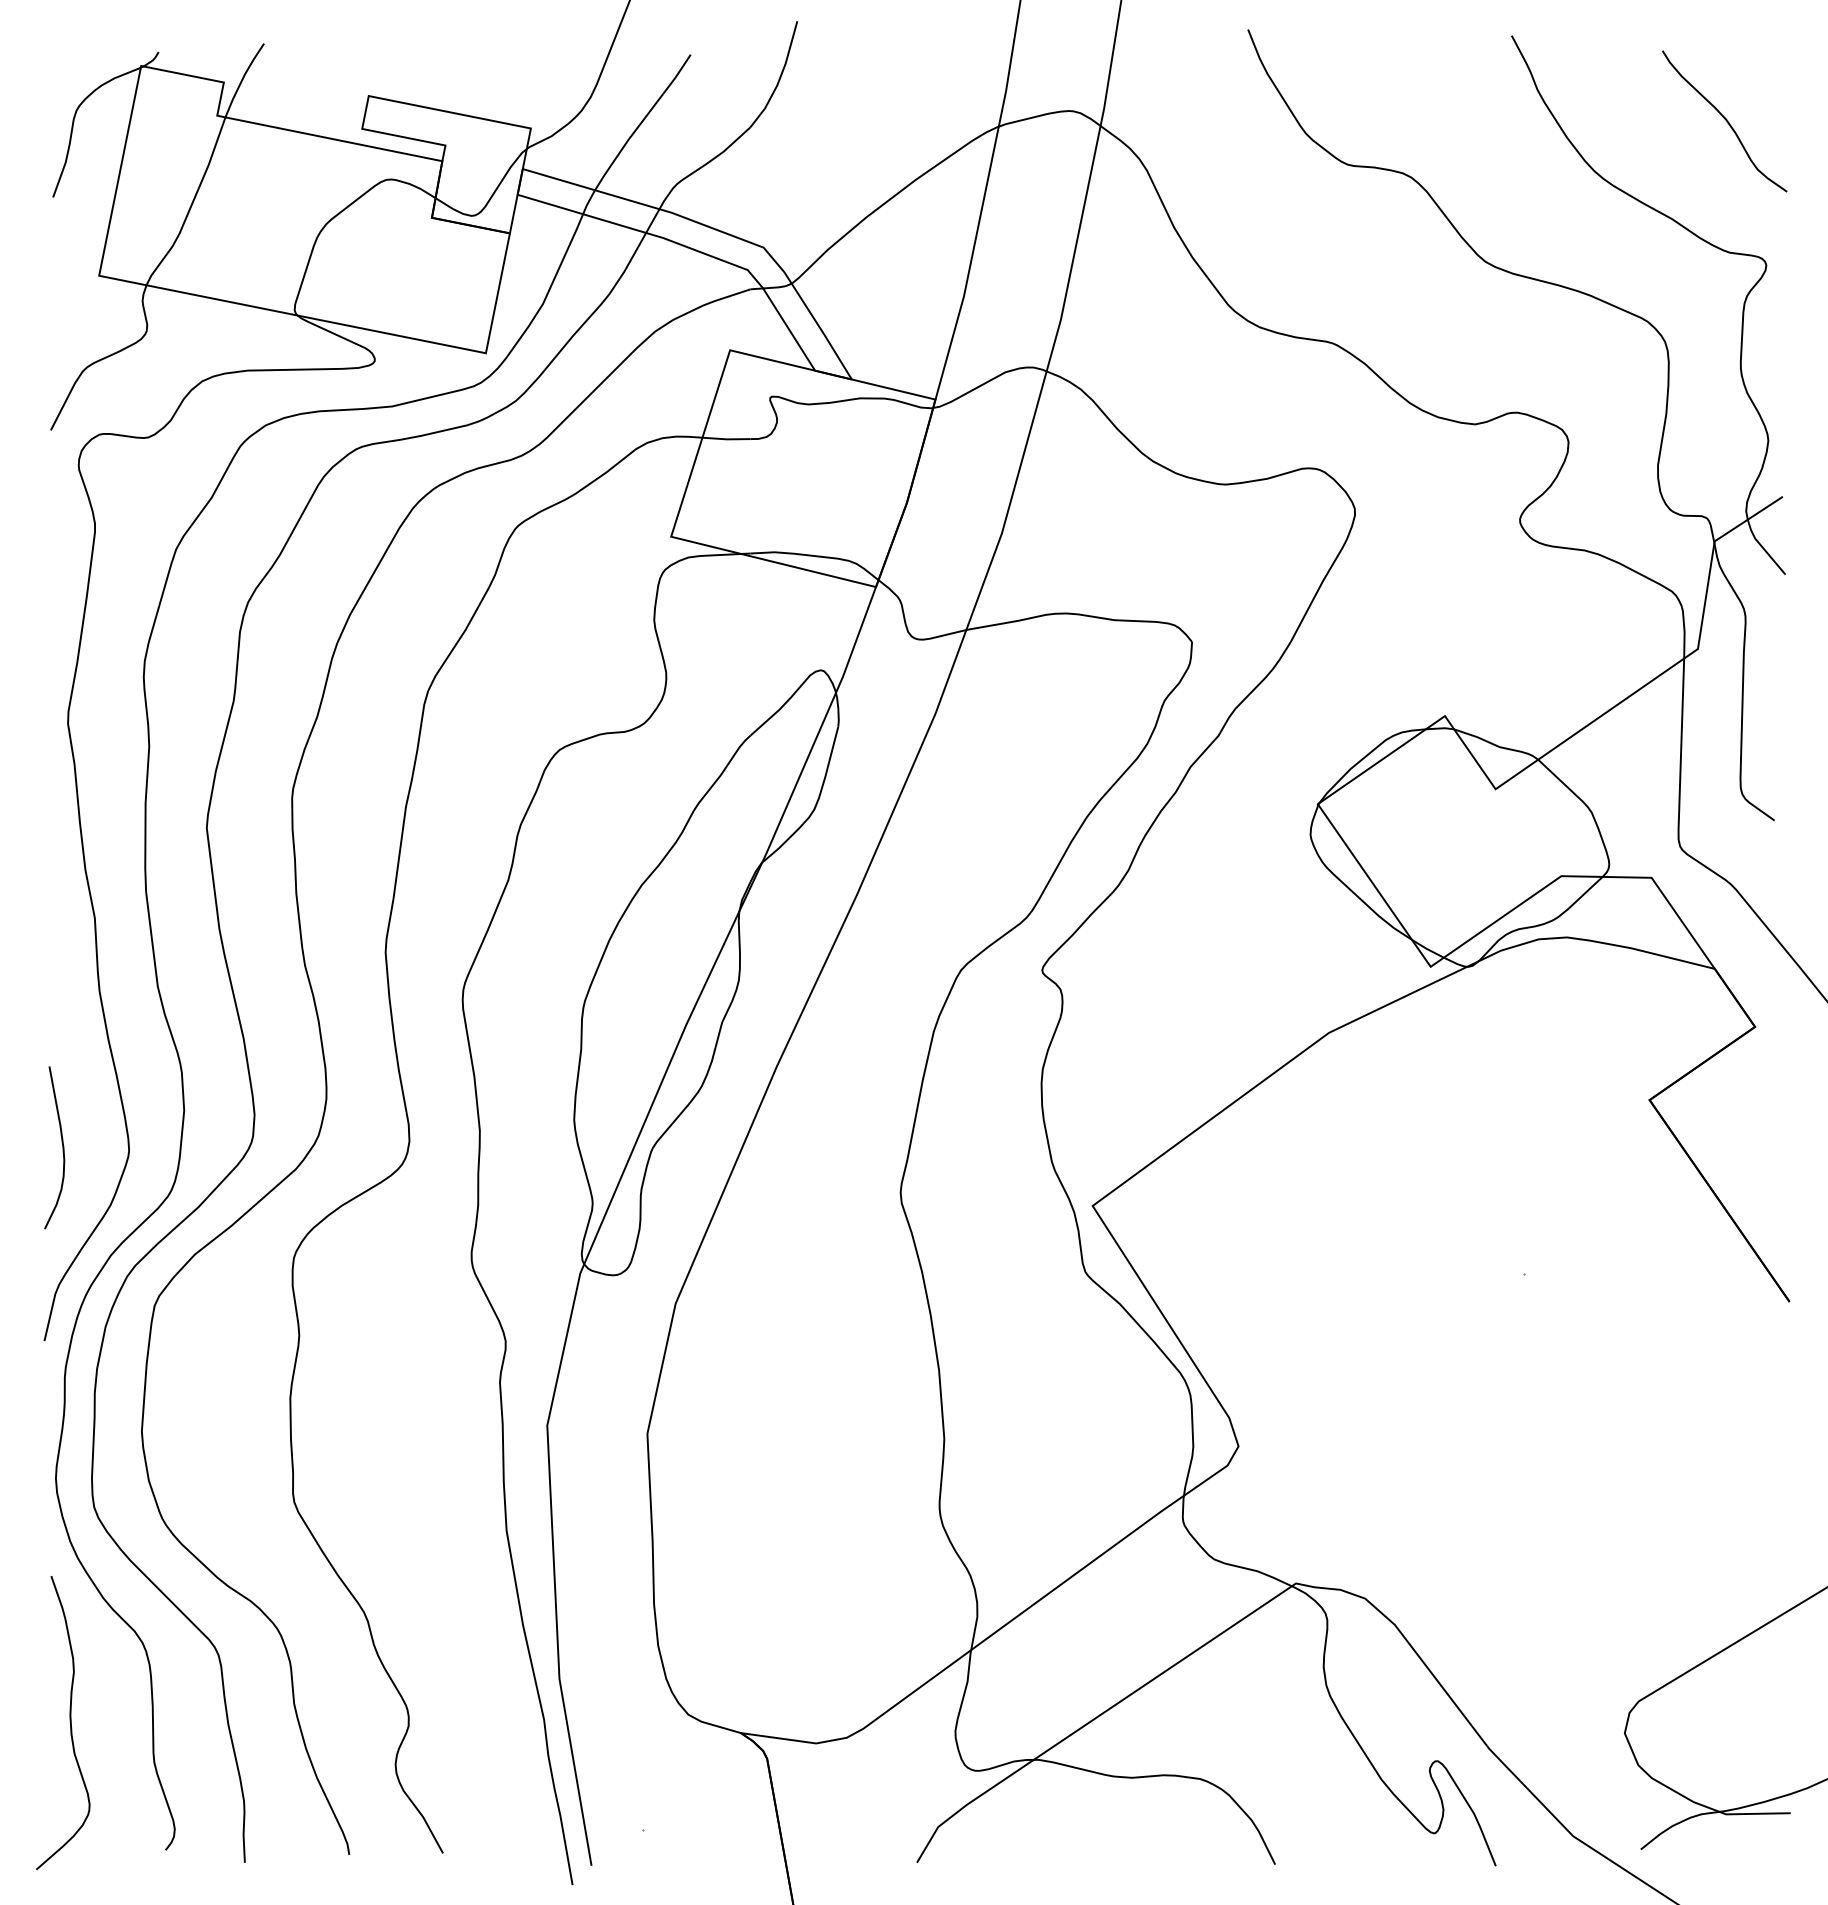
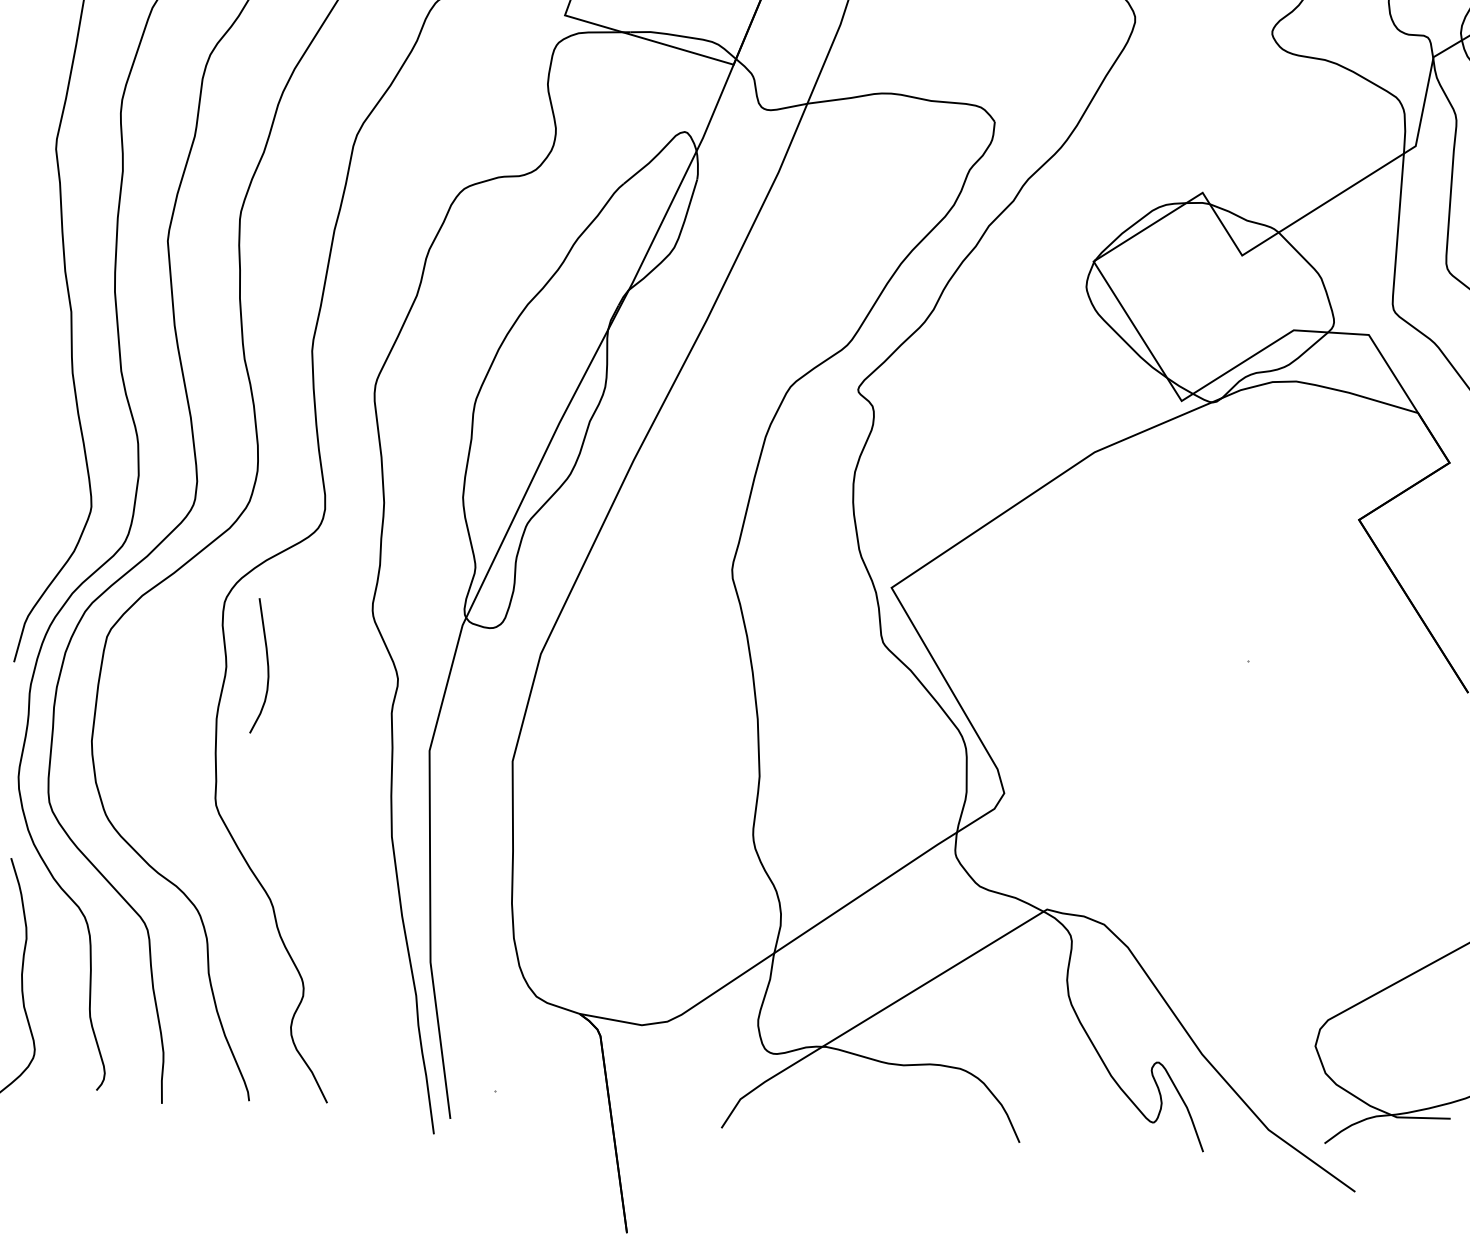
curve: (62, 1147) -> (267, 666), moved

